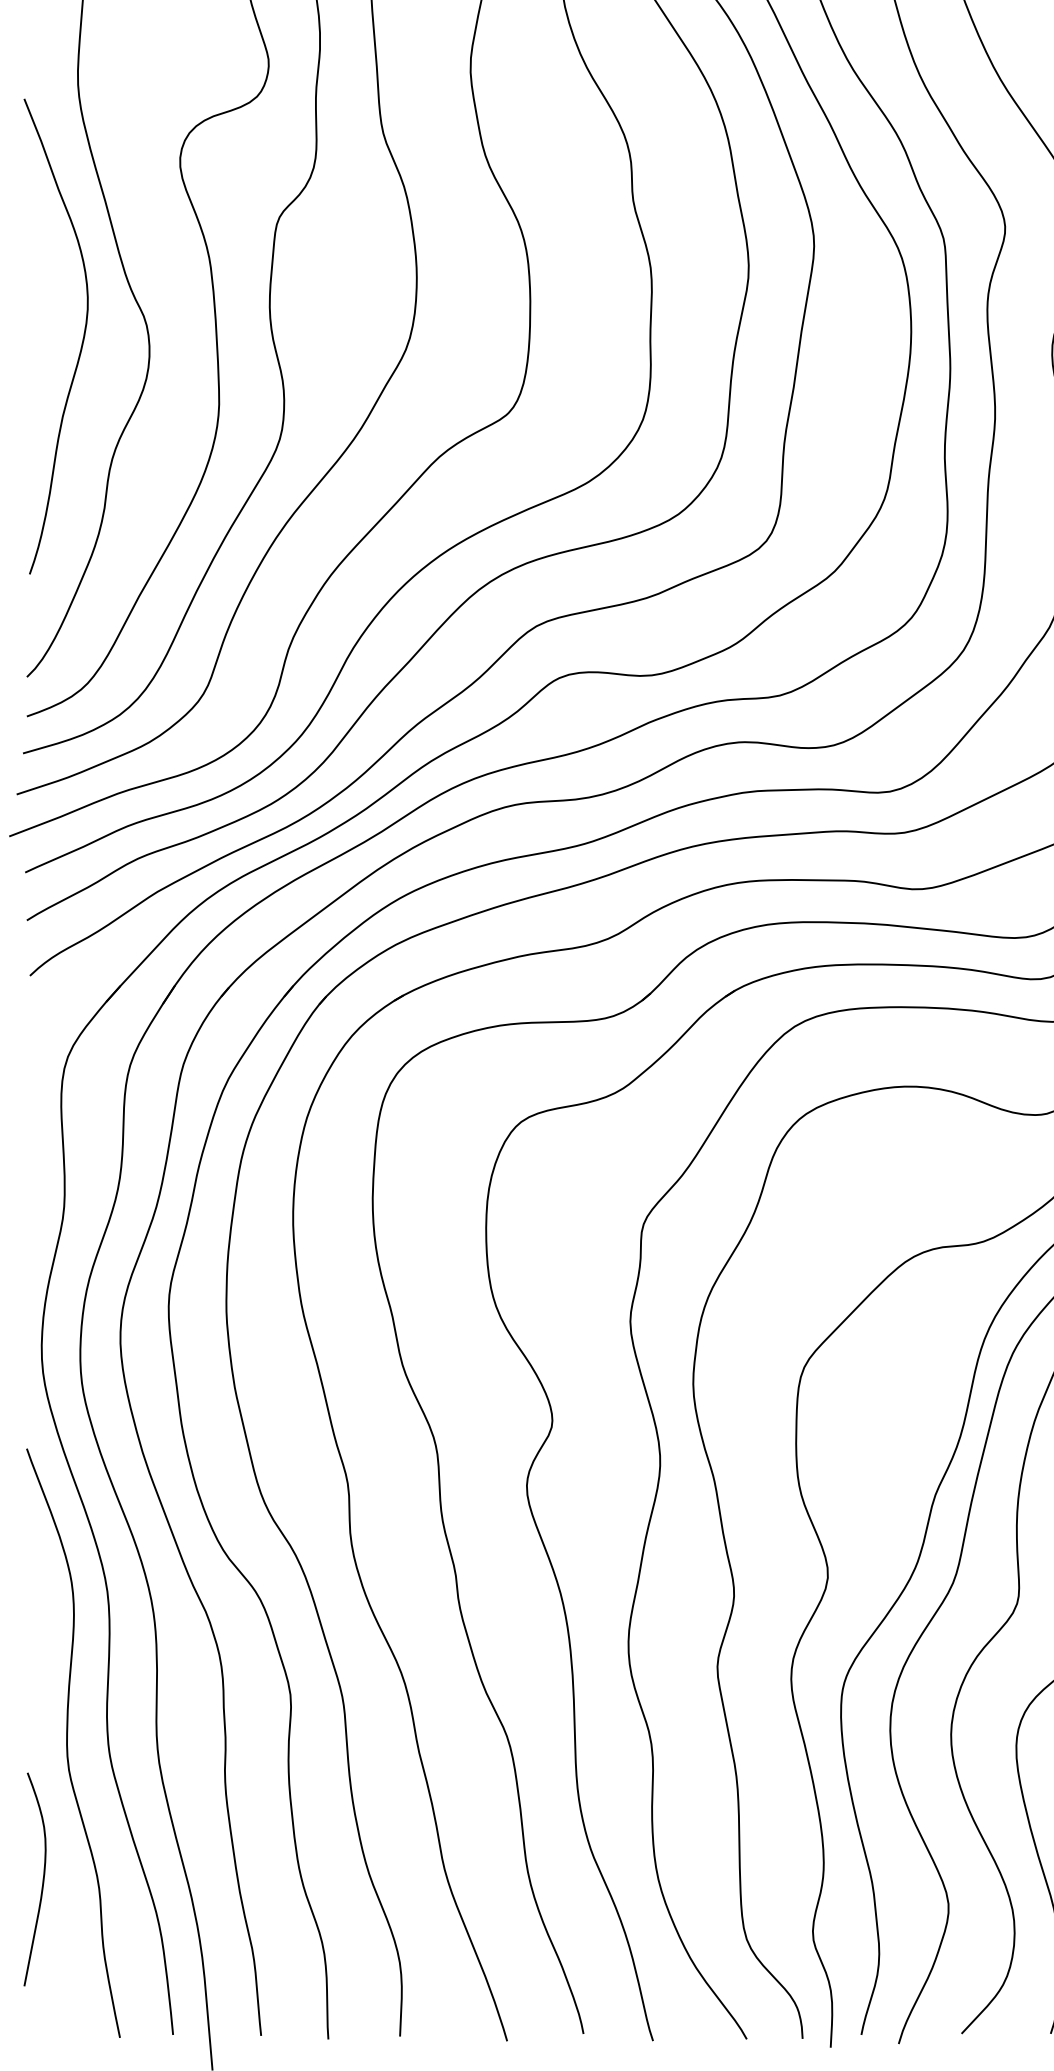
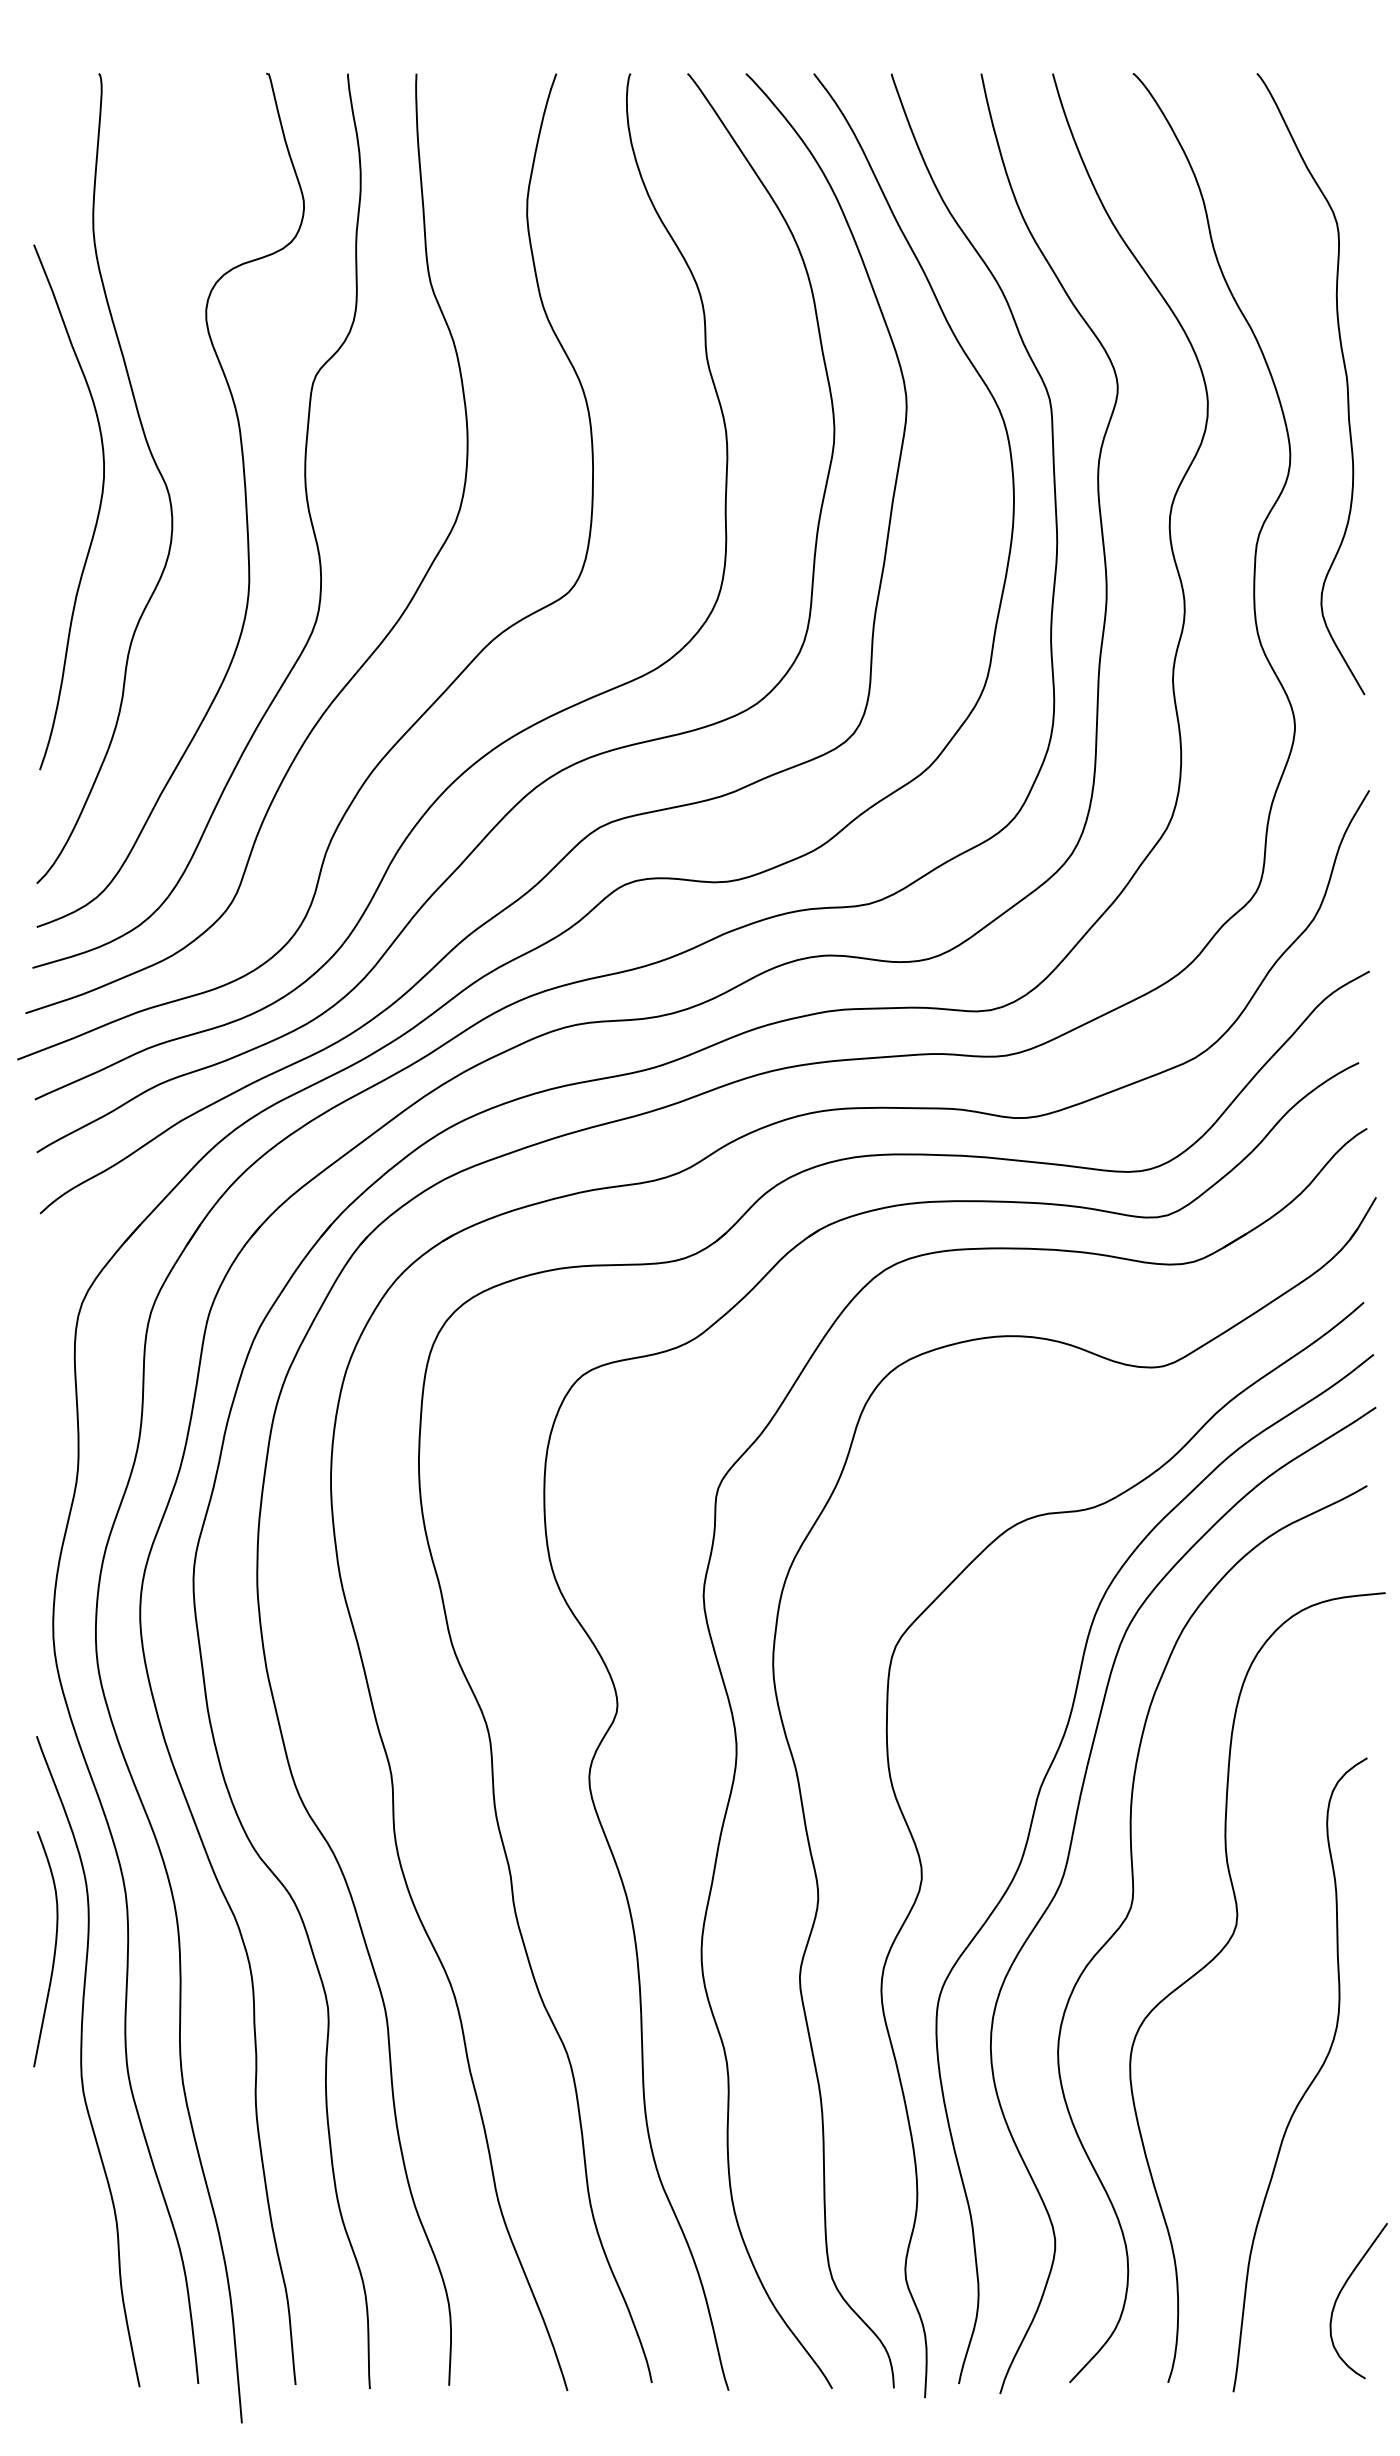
curve: (42, 1883) -> (53, 1953), moved

